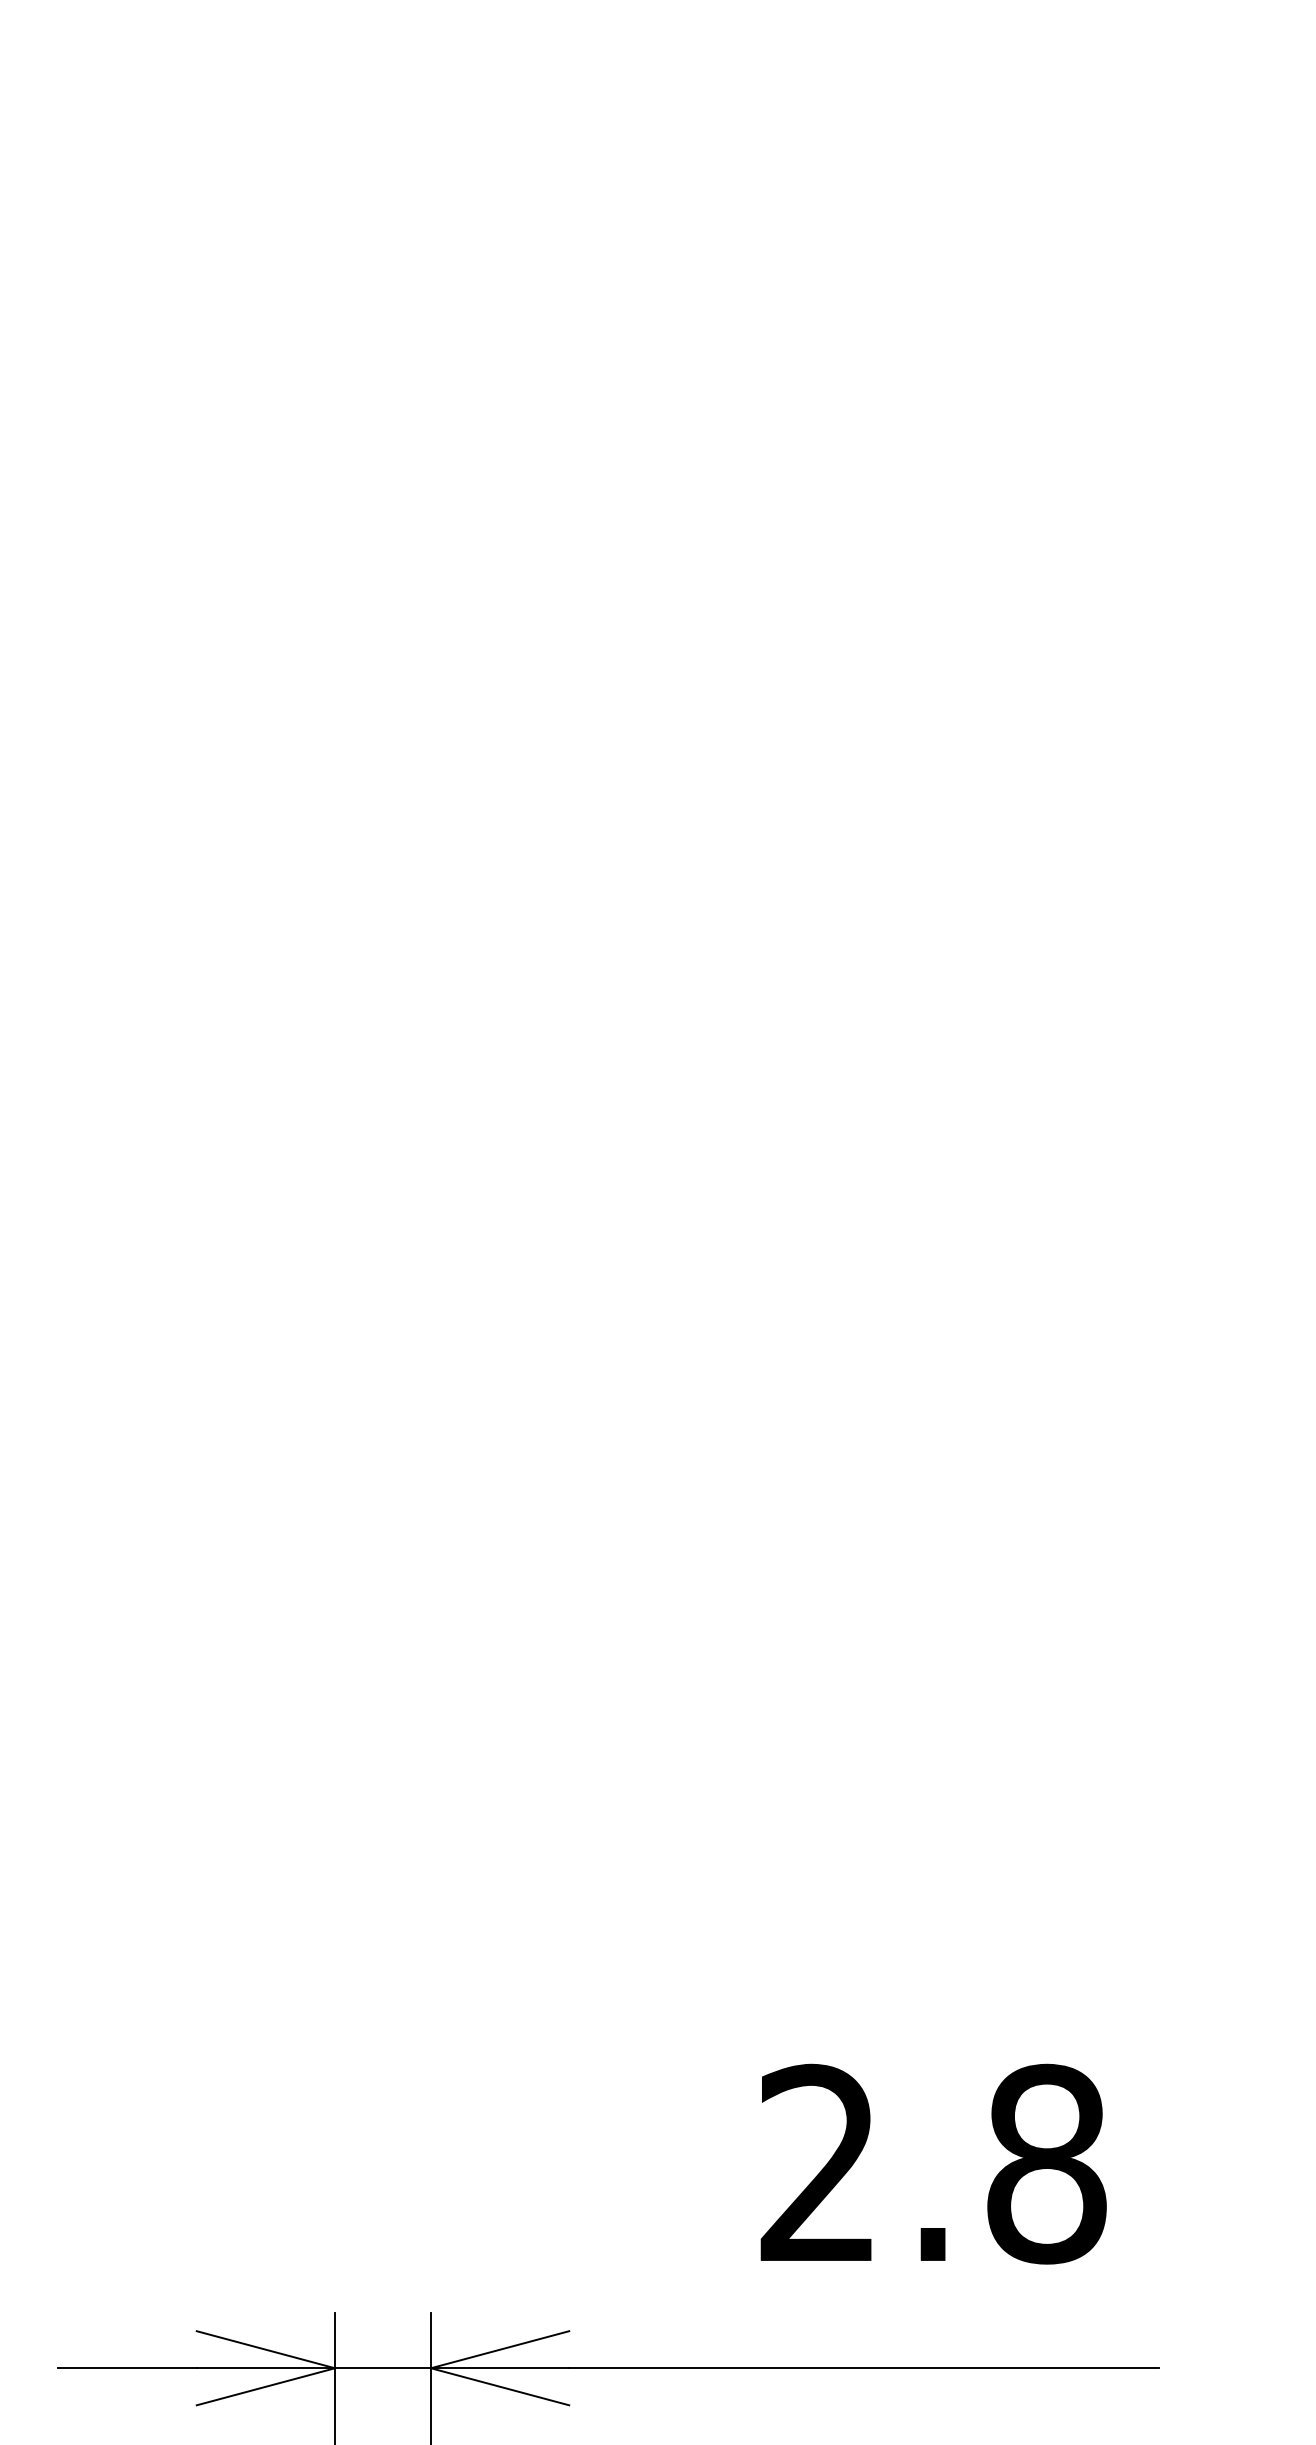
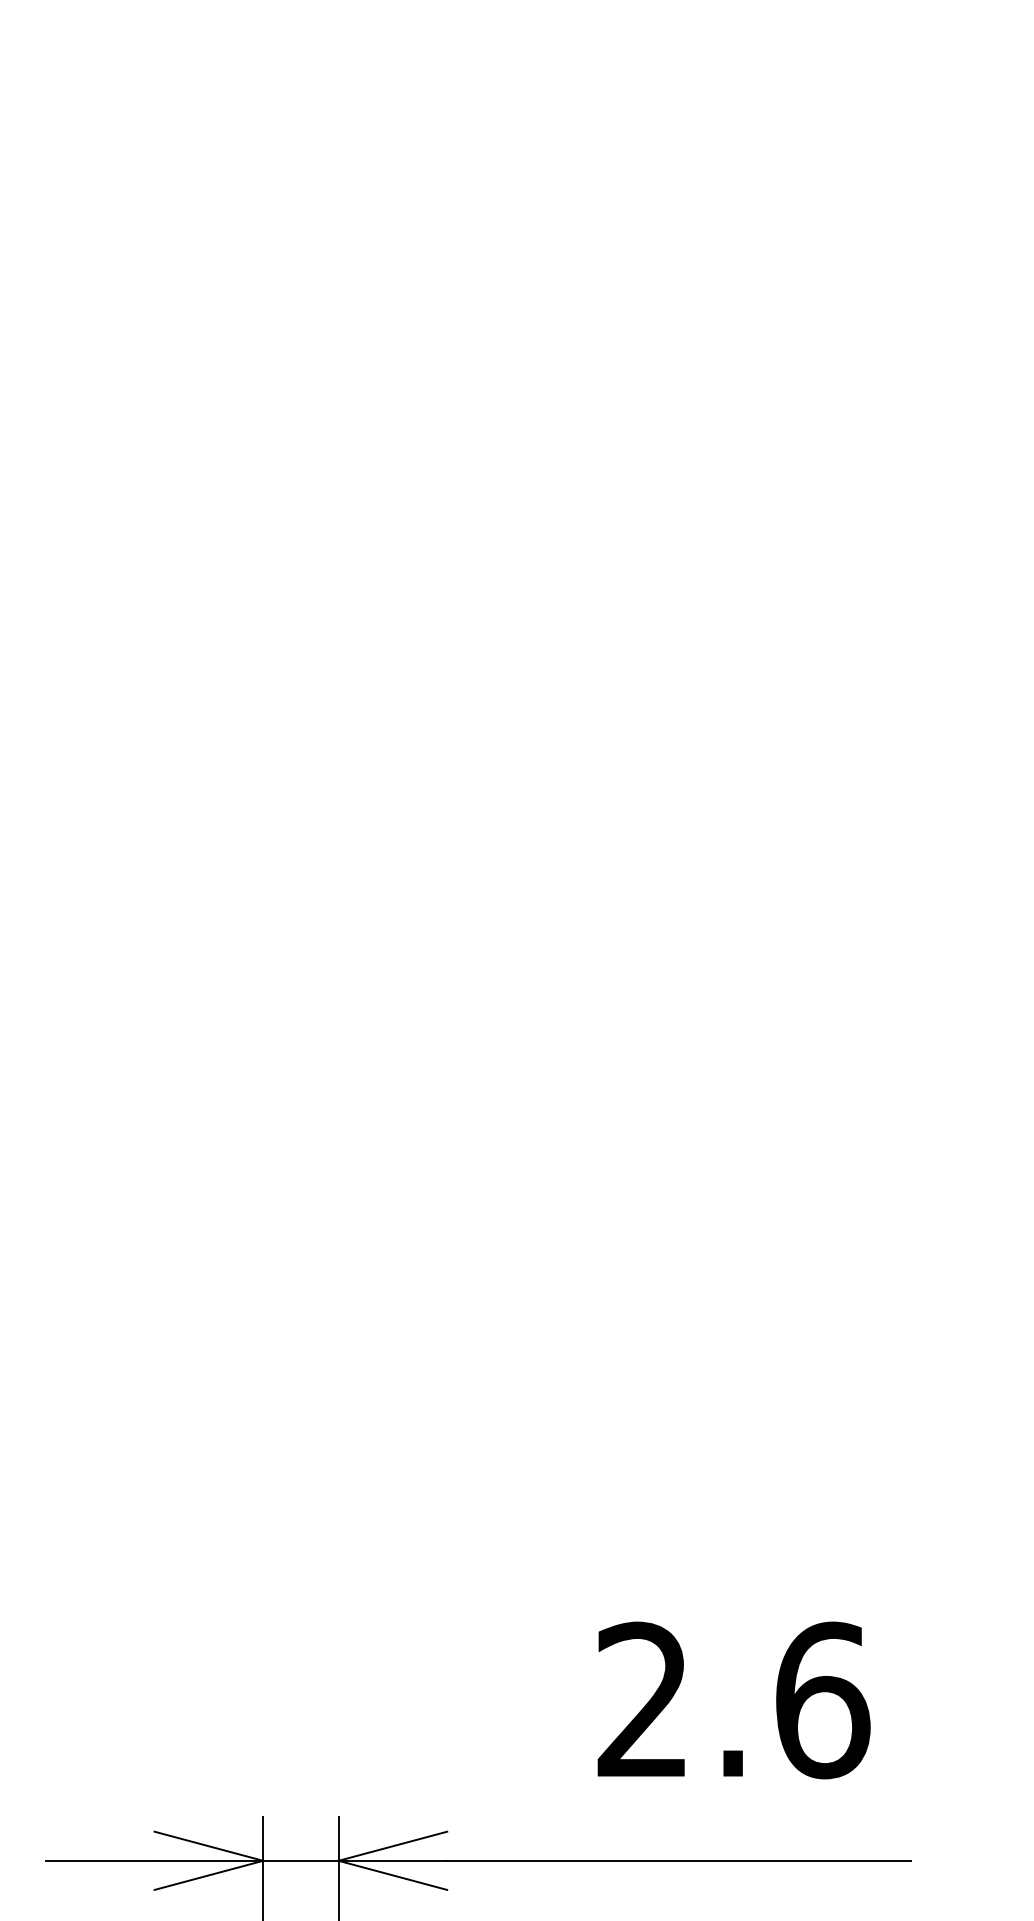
text: (1046, 2164) -> (822, 1700), 2.8 -> 2.6

